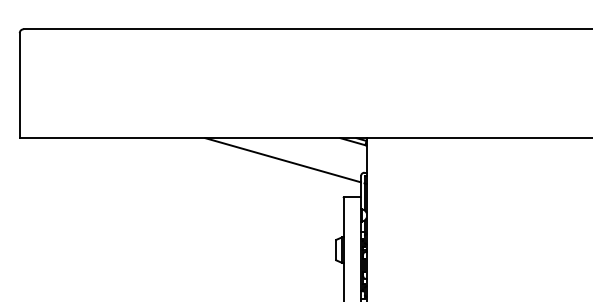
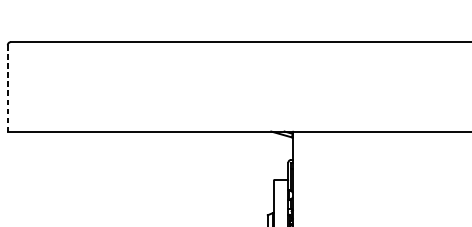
line: (19, 86) -> (7, 89), solid -> dashed
line: (282, 160) -> (223, 149), removed

